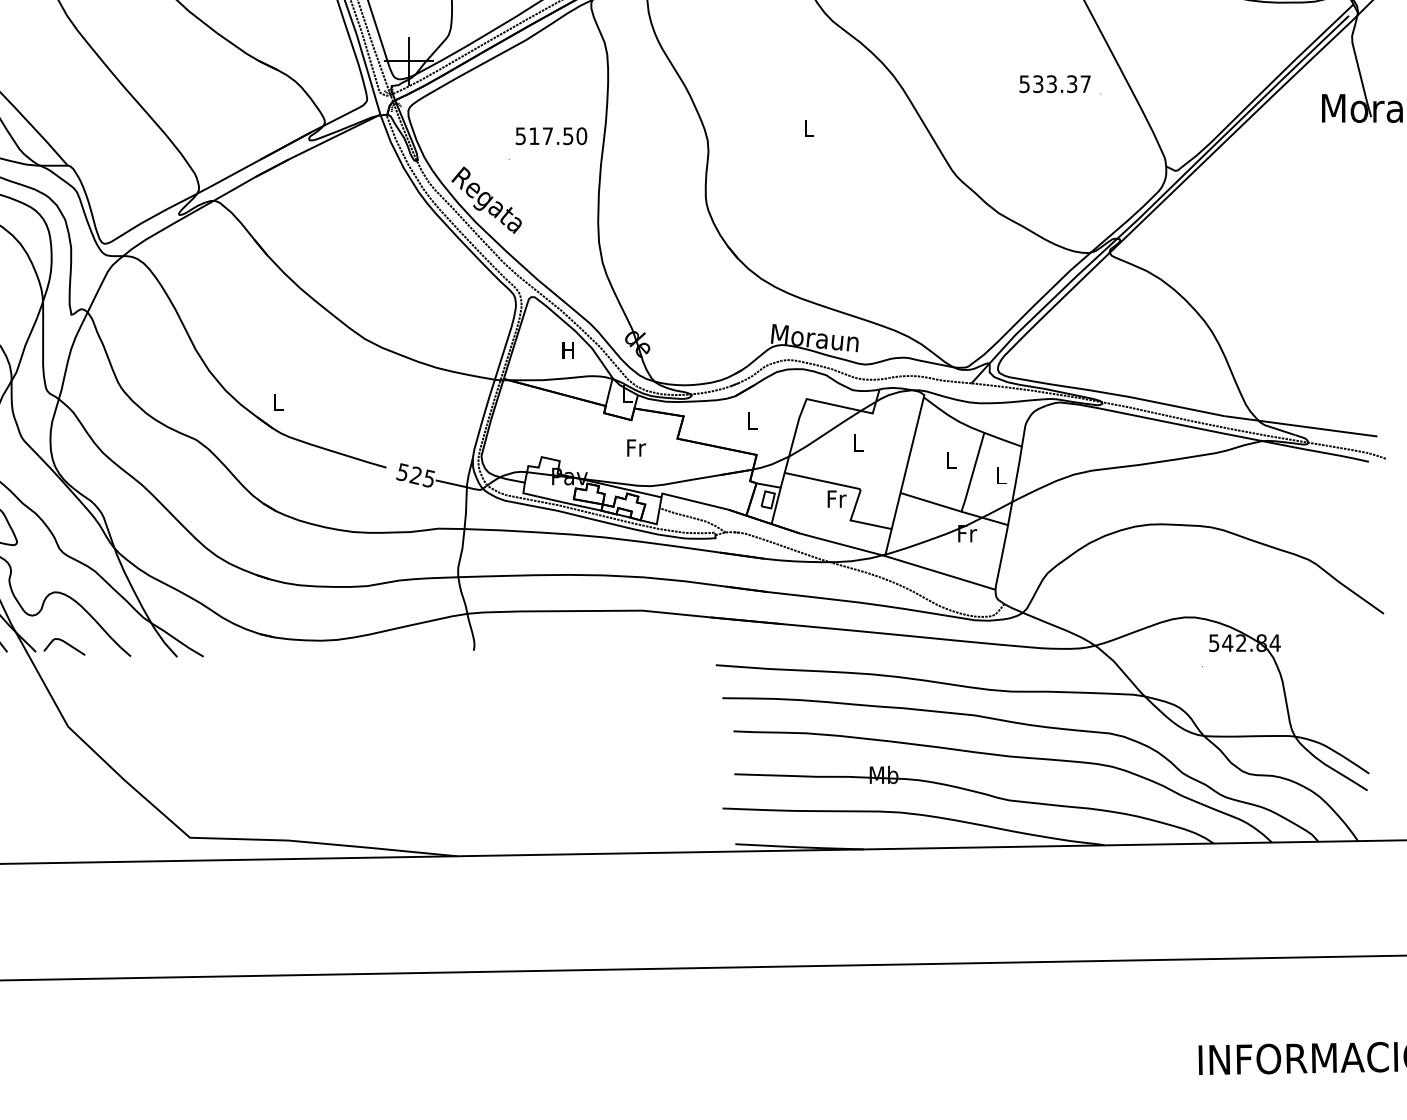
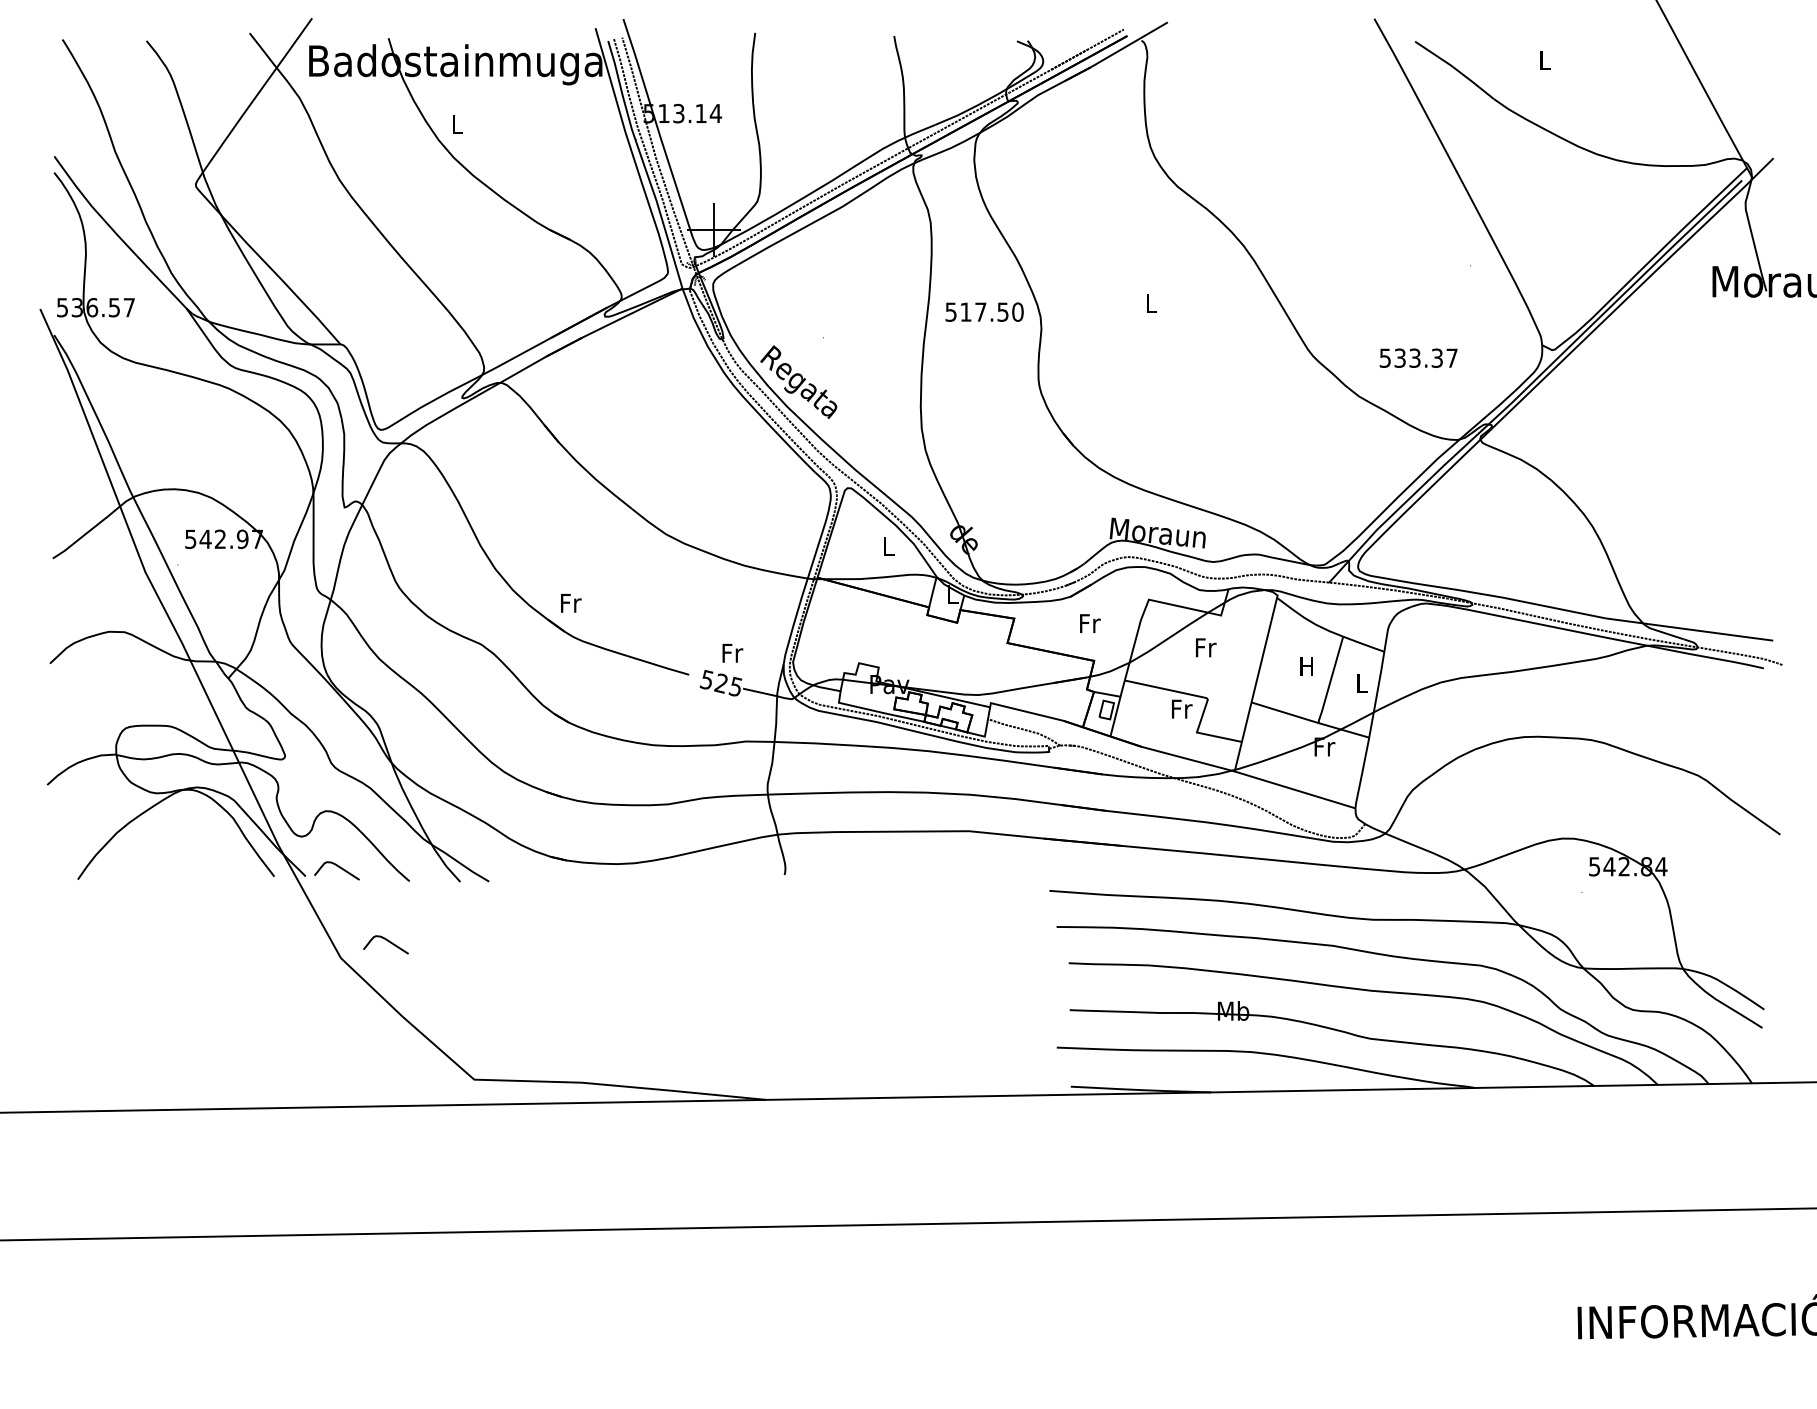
text: (1054, 83) -> (1418, 357), moved
text: (551, 135) -> (984, 311), moved
text: (568, 350) -> (888, 546), H -> L
text: (278, 402) -> (571, 603), L -> Fr
text: (753, 420) -> (1090, 623), L -> Fr
text: (859, 442) -> (1206, 647), L -> Fr
text: (636, 448) -> (732, 653), moved
text: (950, 460) -> (1306, 666), L -> H
curve: (110, 711) -> (387, 941), added

